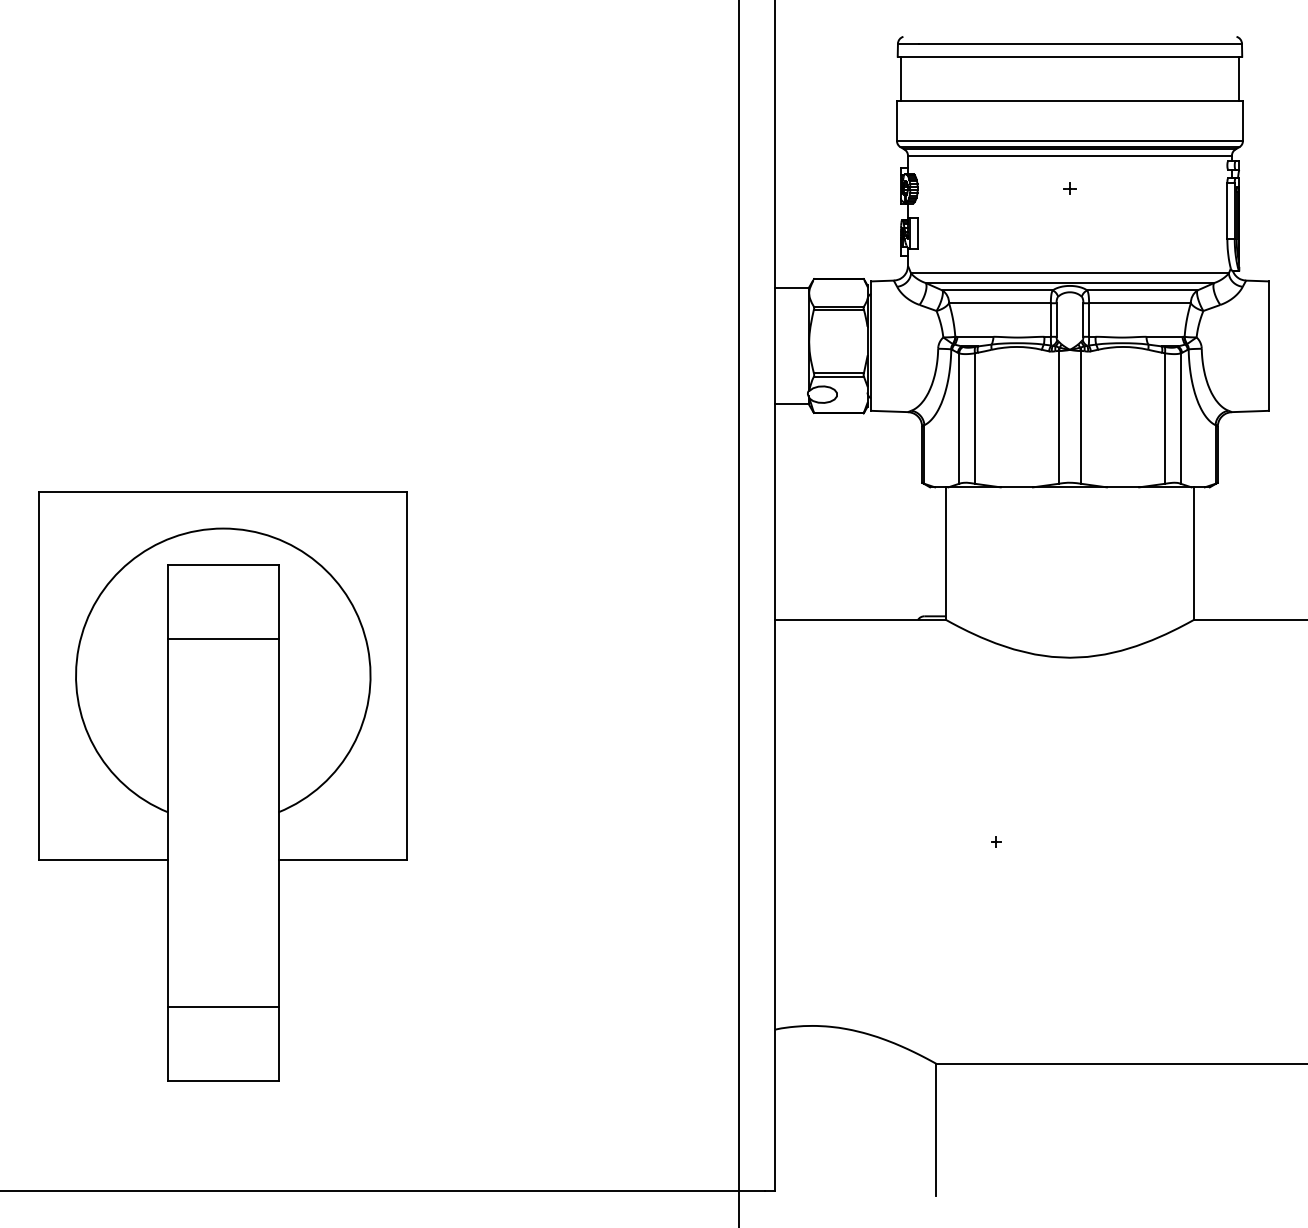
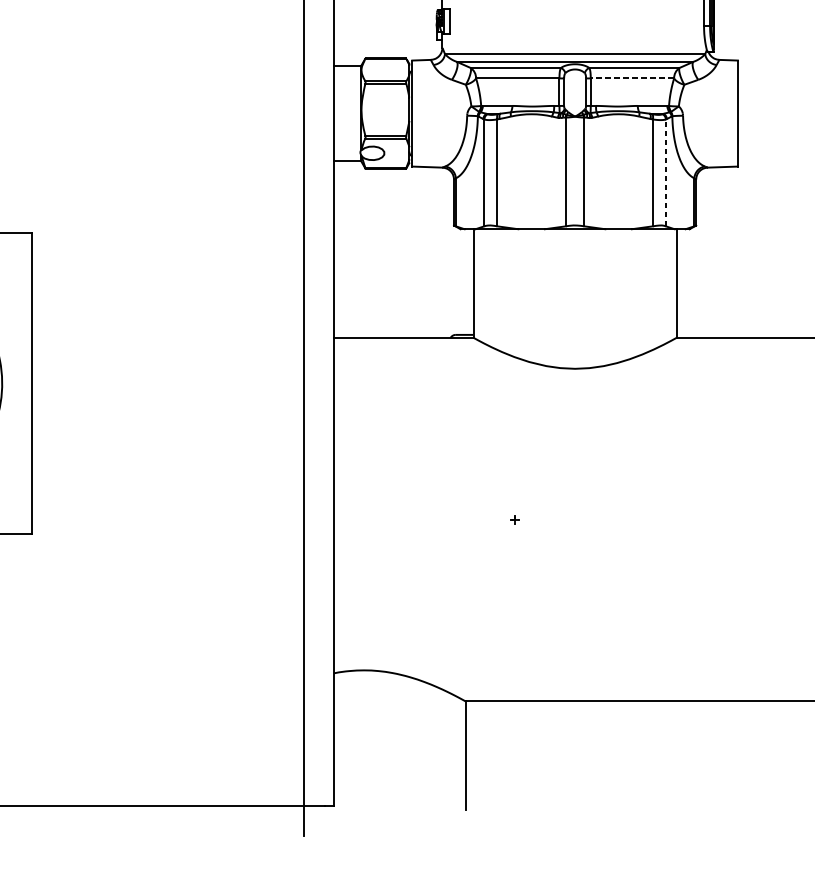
line: (1139, 303) -> (632, 78), solid -> dashed
line: (1180, 418) -> (665, 172), solid -> dashed

